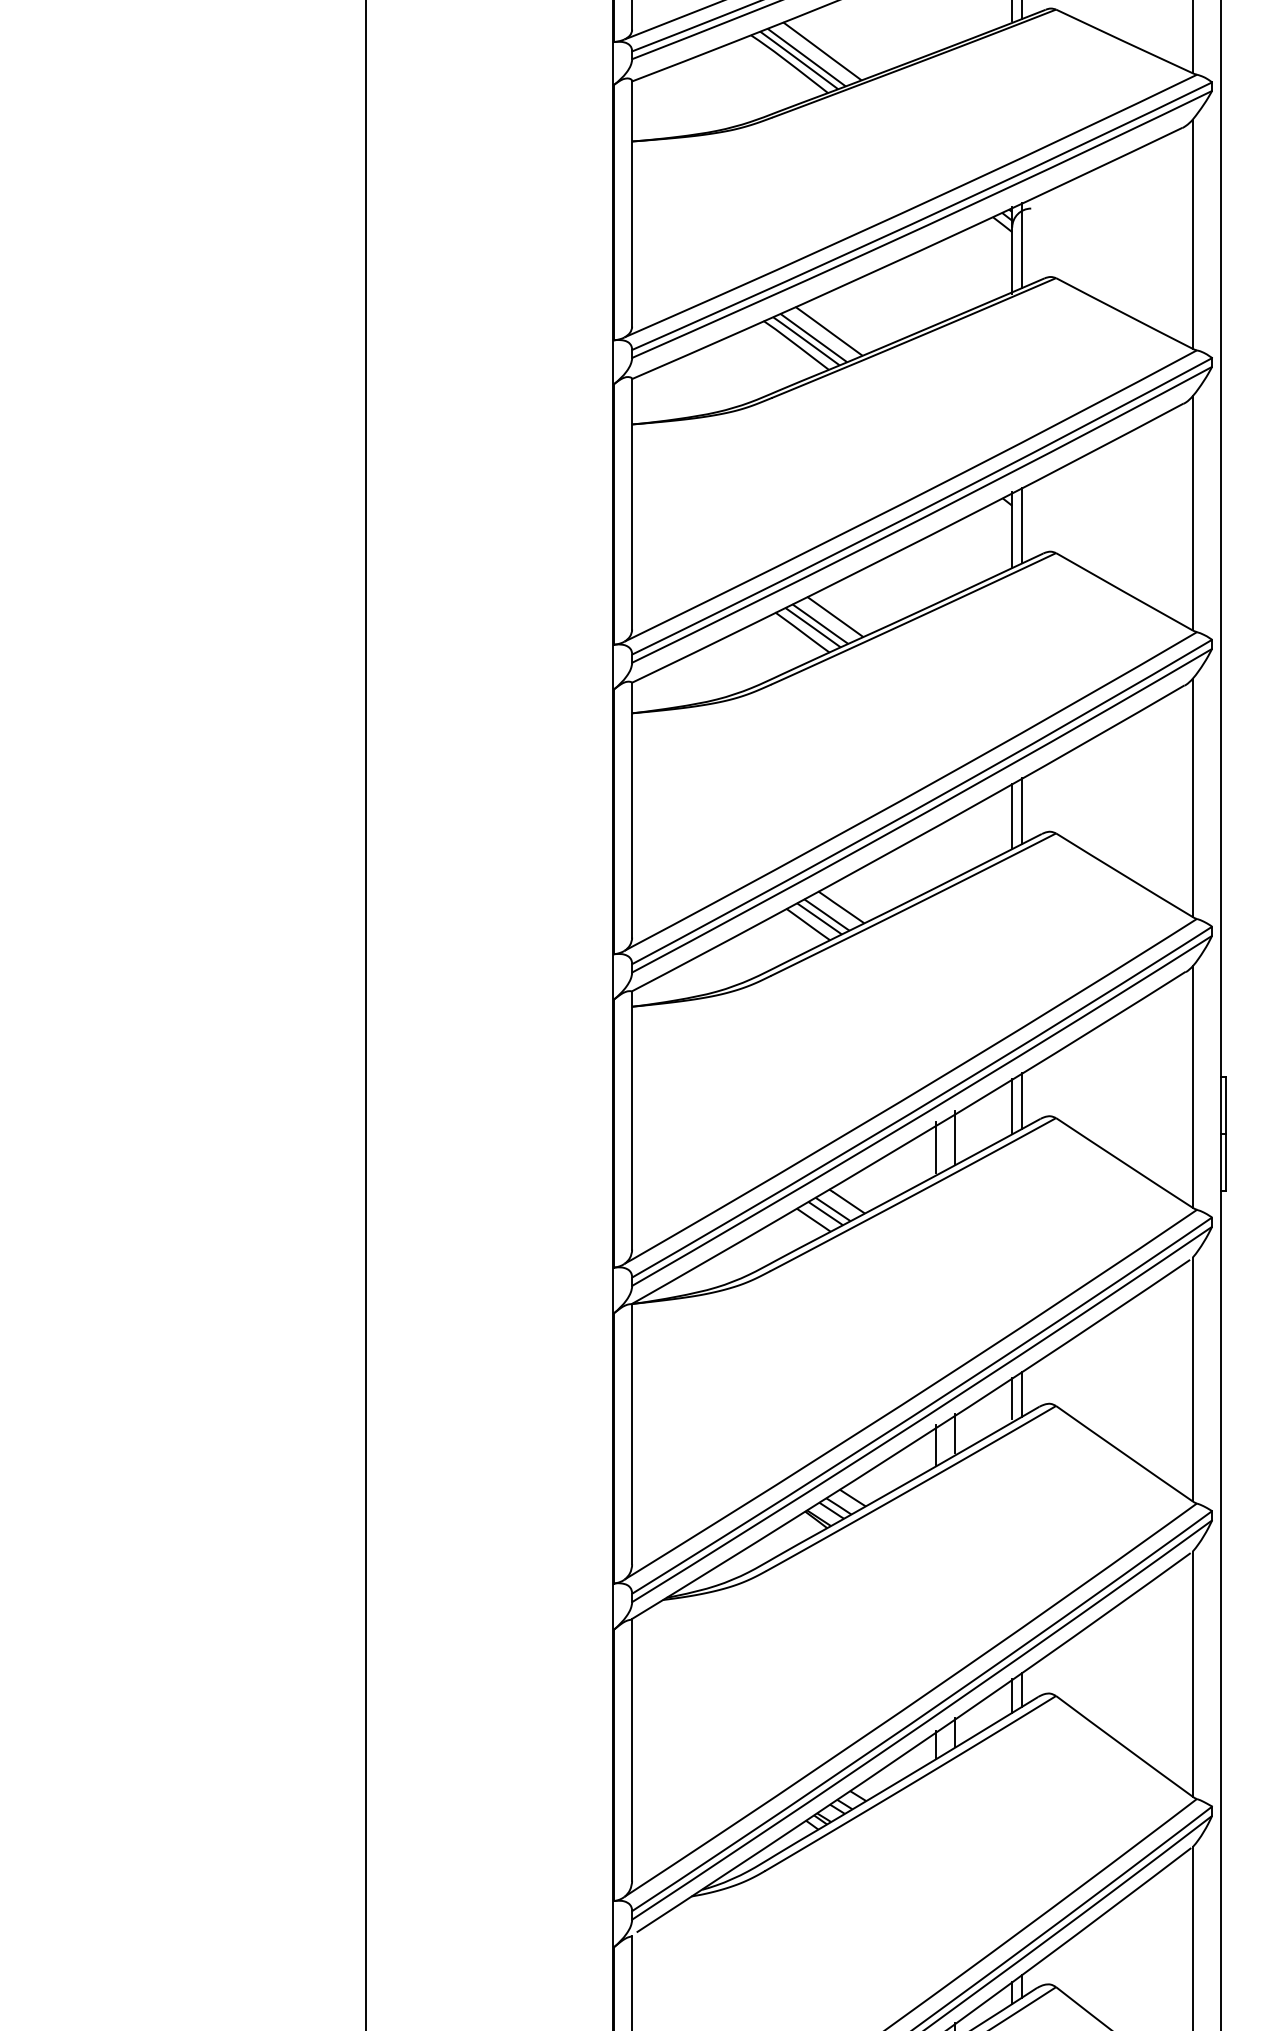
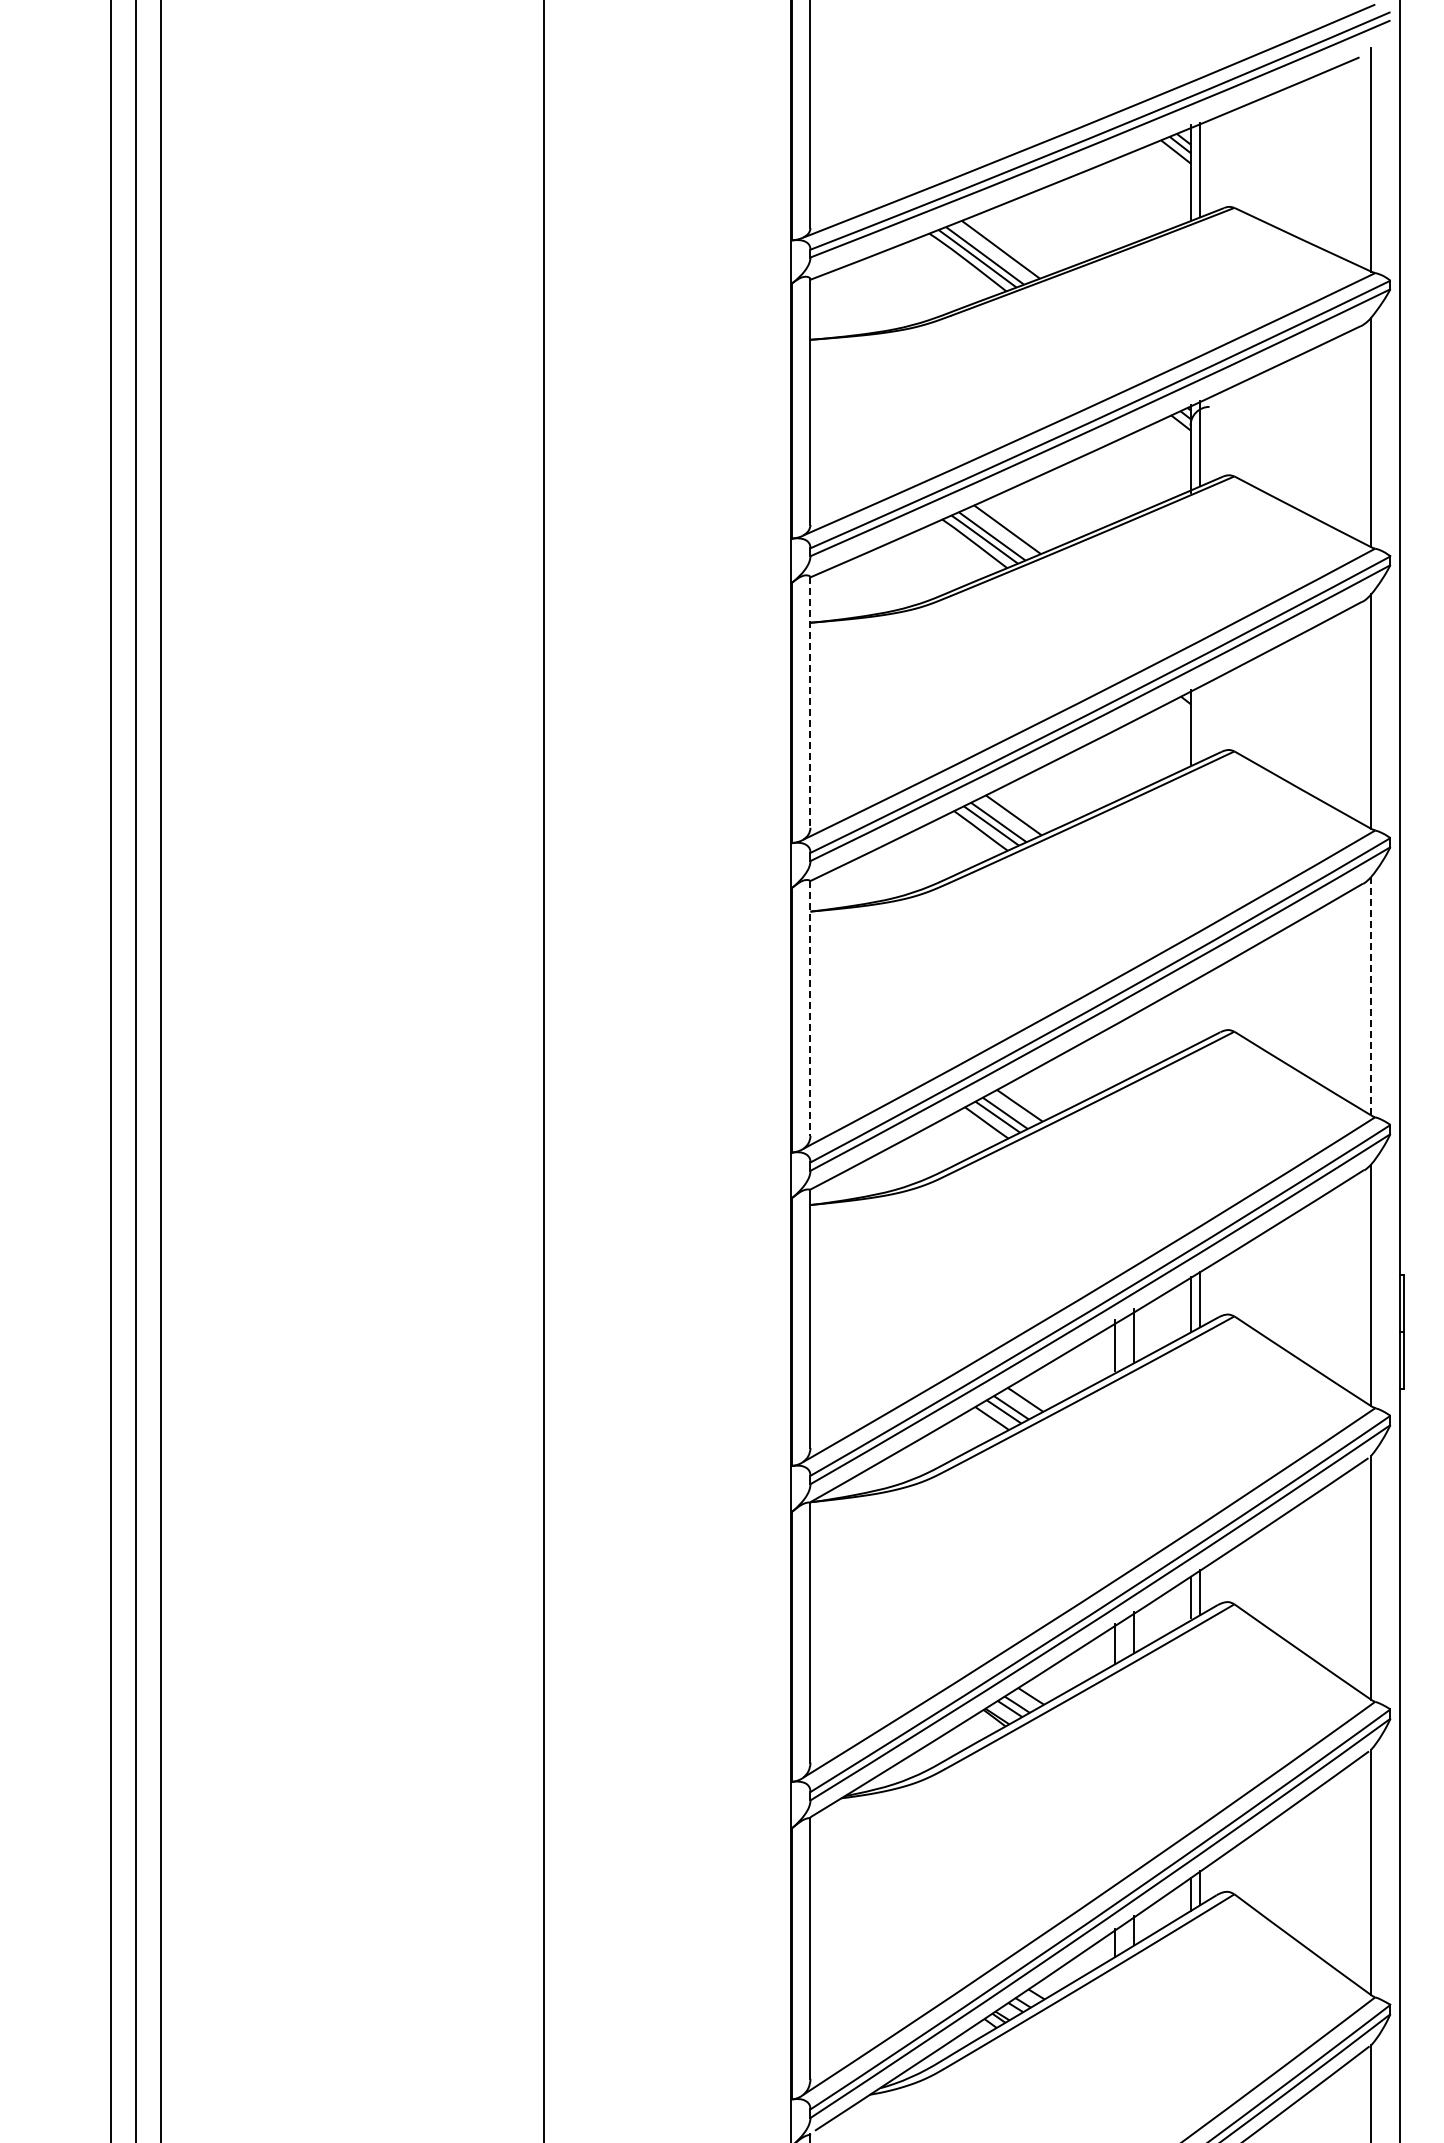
line: (632, 505) -> (810, 703), solid -> dashed
line: (1022, 525) -> (1200, 723), removed
line: (1193, 797) -> (1371, 995), solid -> dashed
line: (632, 811) -> (810, 1009), solid -> dashed
line: (1022, 811) -> (1200, 1009), removed
line: (1012, 816) -> (1190, 1014), removed

